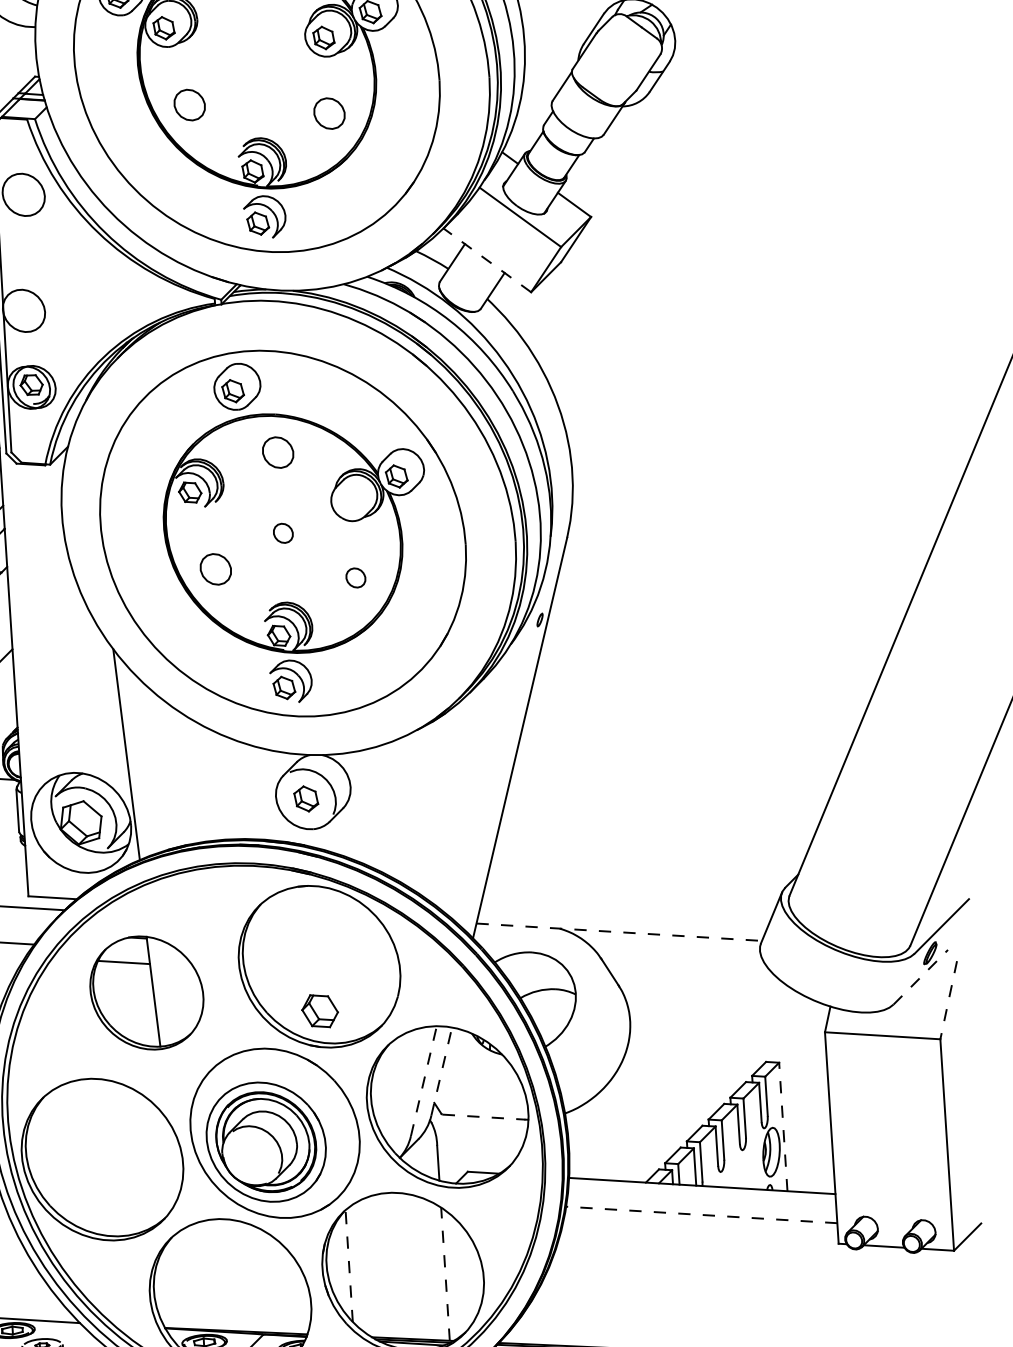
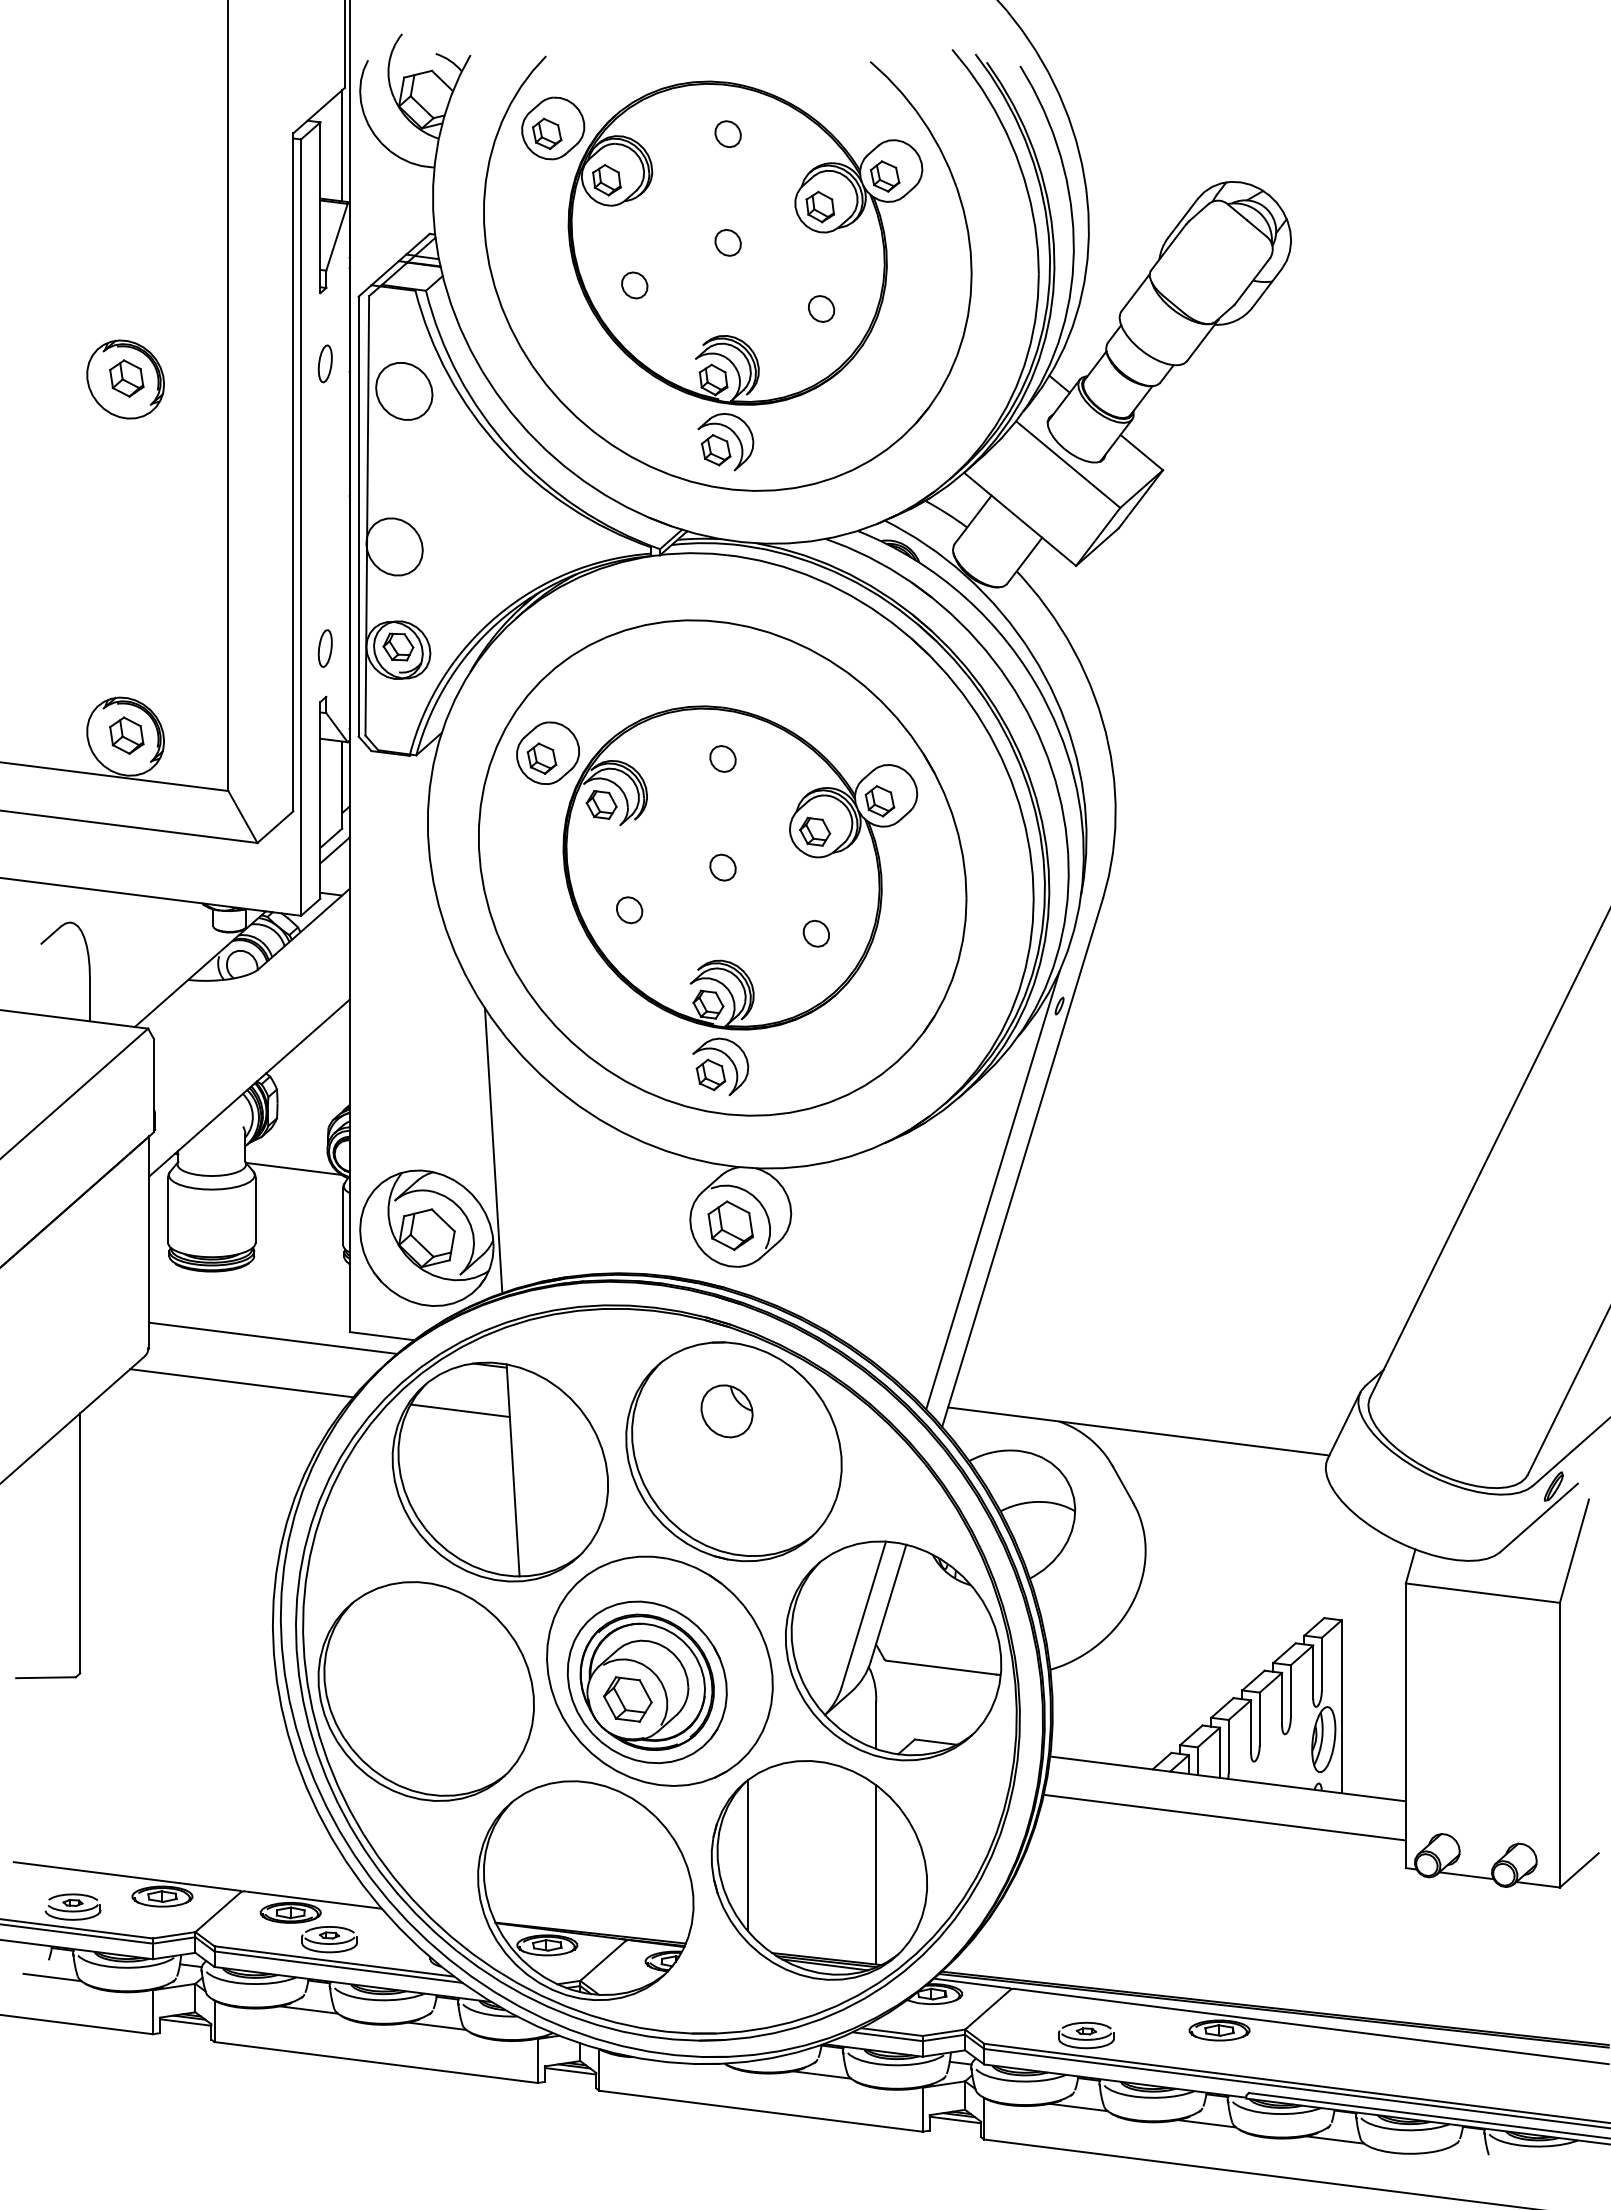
part: (256, 68) -> (727, 242), added
part: (189, 105) -> (634, 285), size x0.62
part: (329, 113) -> (821, 308), size x0.62
line: (487, 260) -> (1020, 519), dashed -> solid
part: (236, 386) -> (547, 752), moved
part: (277, 452) -> (722, 758), size x0.62
part: (350, 502) -> (815, 831), added
part: (215, 569) -> (629, 910), size x0.62
line: (499, 760) -> (992, 1190), added
part: (306, 798) -> (730, 1225), size x1.43
line: (619, 932) -> (1139, 1431), dashed -> solid
part: (312, 937) -> (726, 1411), added
line: (921, 976) -> (1539, 1517), dashed -> solid
part: (146, 992) -> (499, 1471), size x1.43
line: (948, 1000) -> (1574, 1551), dashed -> solid
part: (319, 1011) -> (627, 1699), moved
line: (441, 1071) -> (888, 1602), dashed -> solid
line: (423, 1081) -> (863, 1614), dashed -> solid
line: (484, 1117) -> (941, 1667), dashed -> solid
line: (783, 1126) -> (1341, 1706), dashed -> solid
line: (701, 1214) -> (1224, 1817), dashed -> solid
line: (349, 1265) -> (747, 1855), dashed -> solid
line: (445, 1273) -> (876, 1874), dashed -> solid

